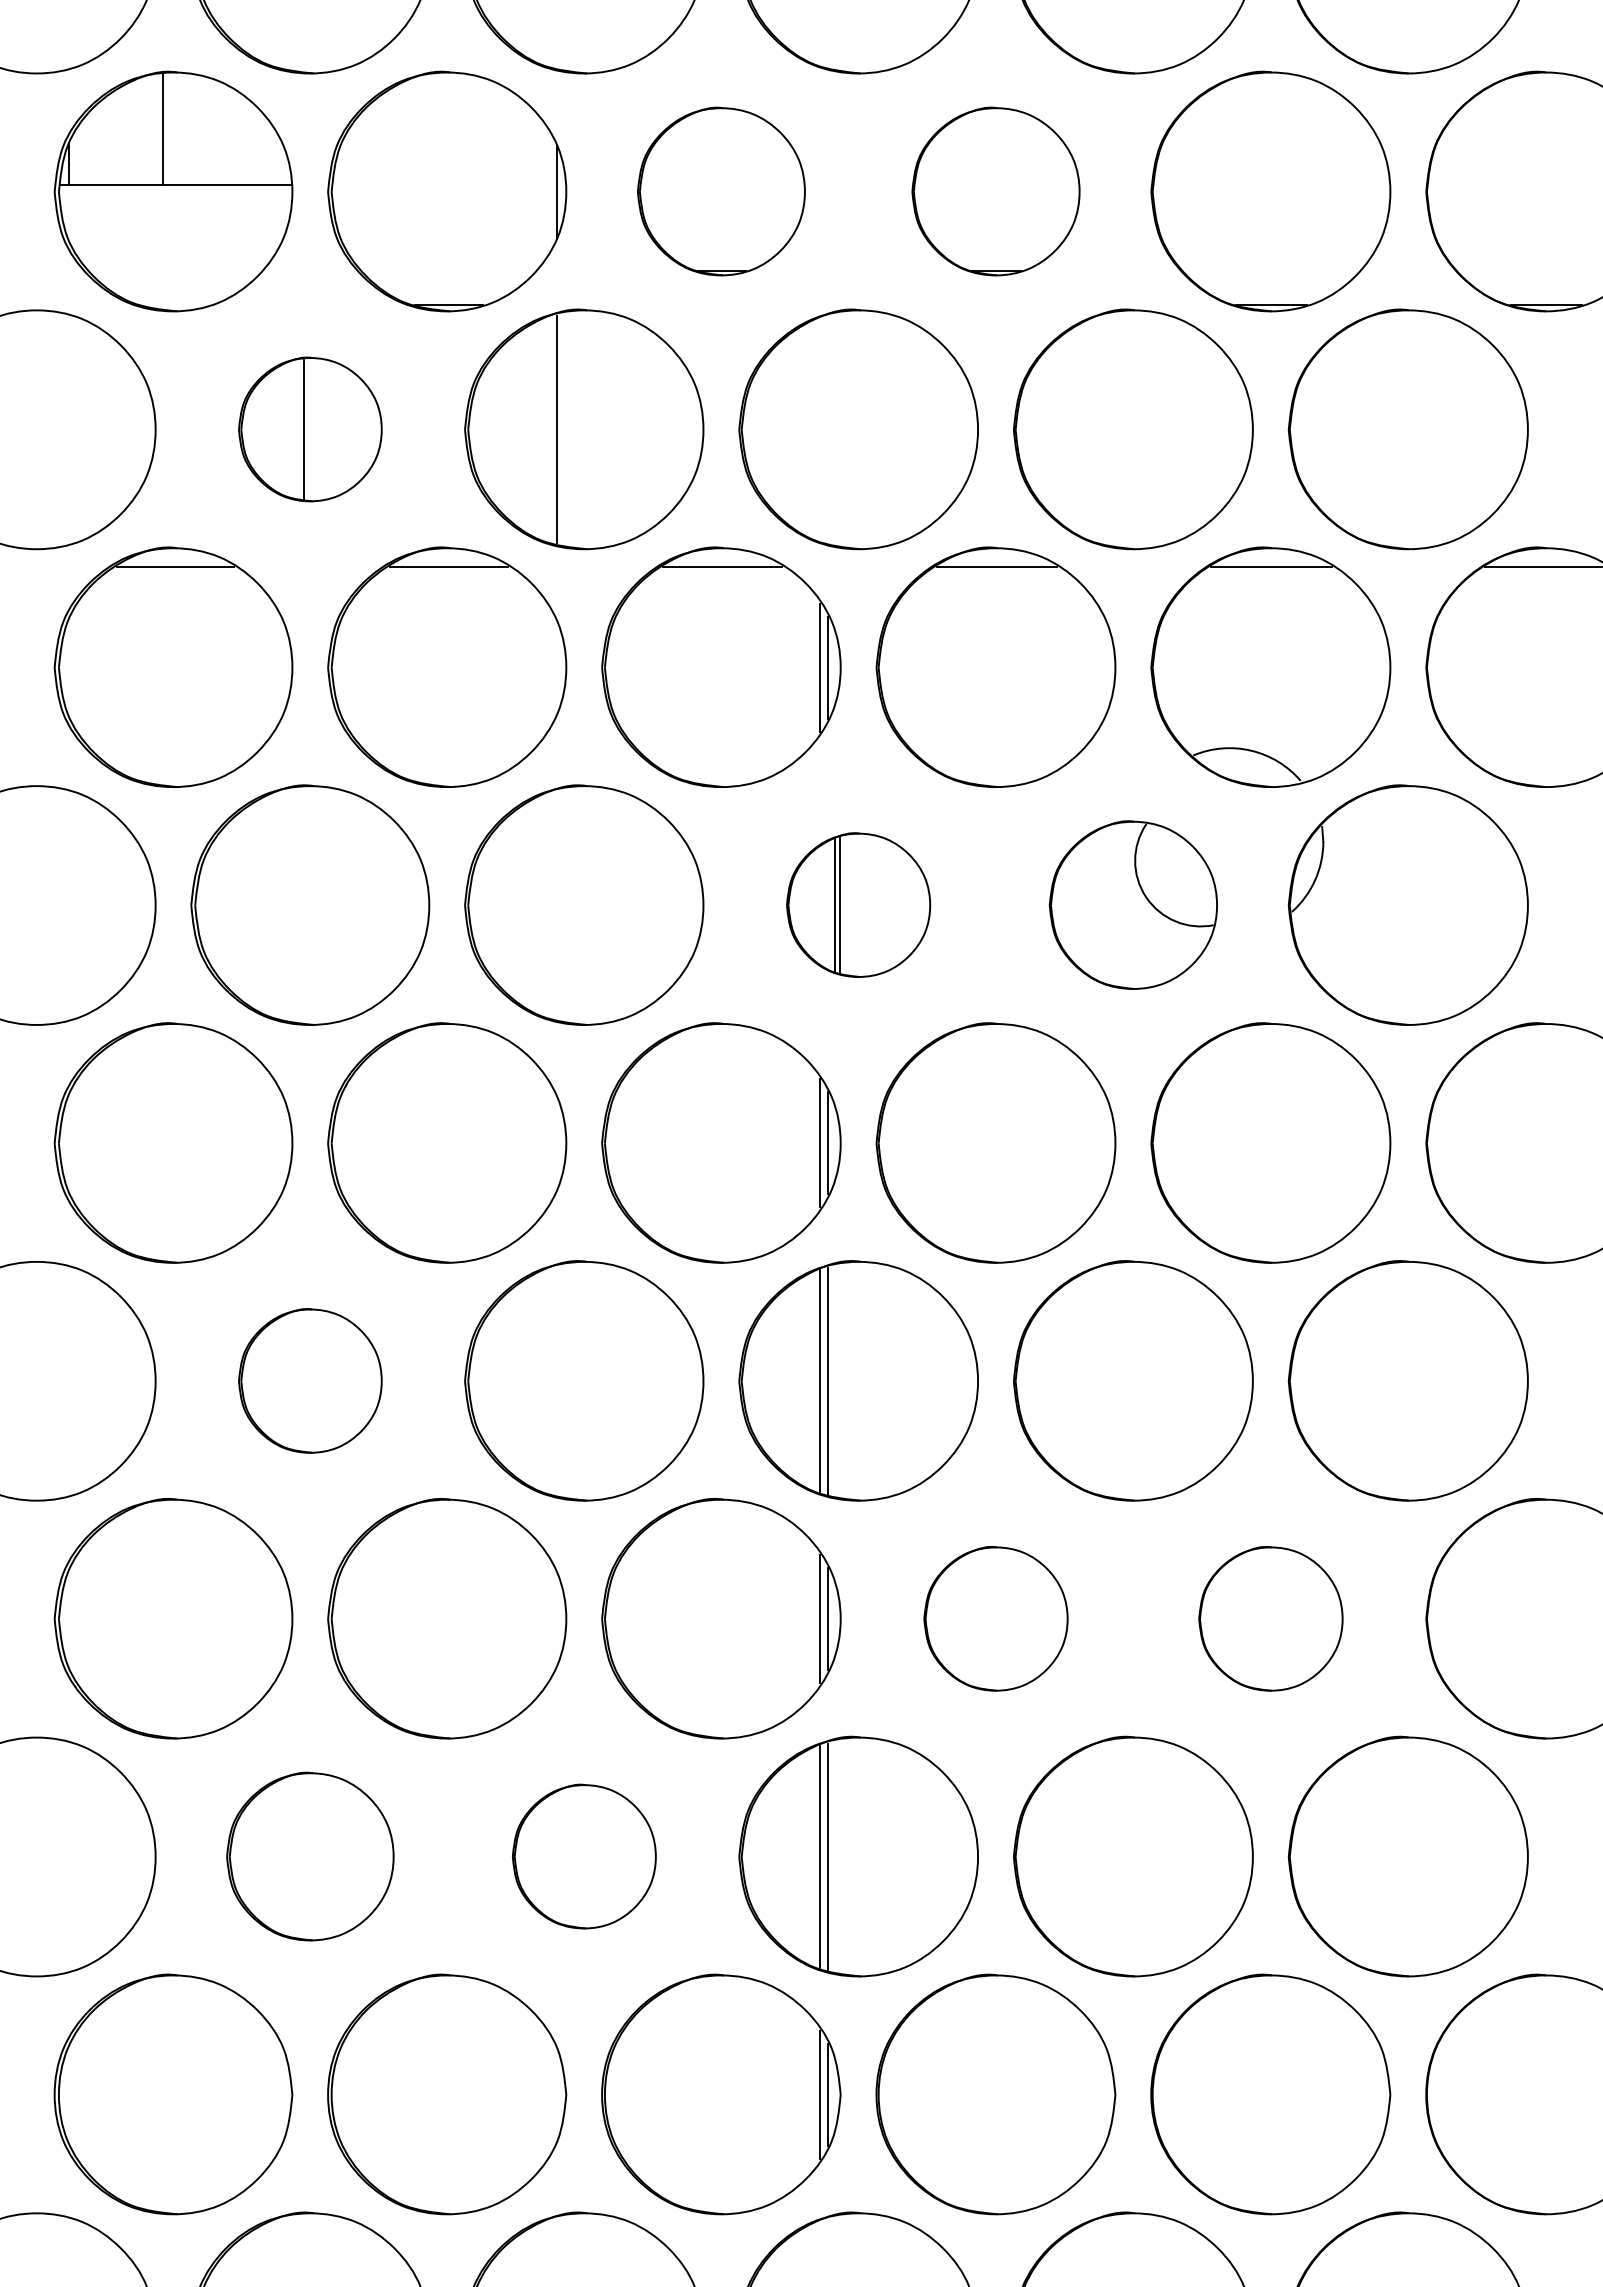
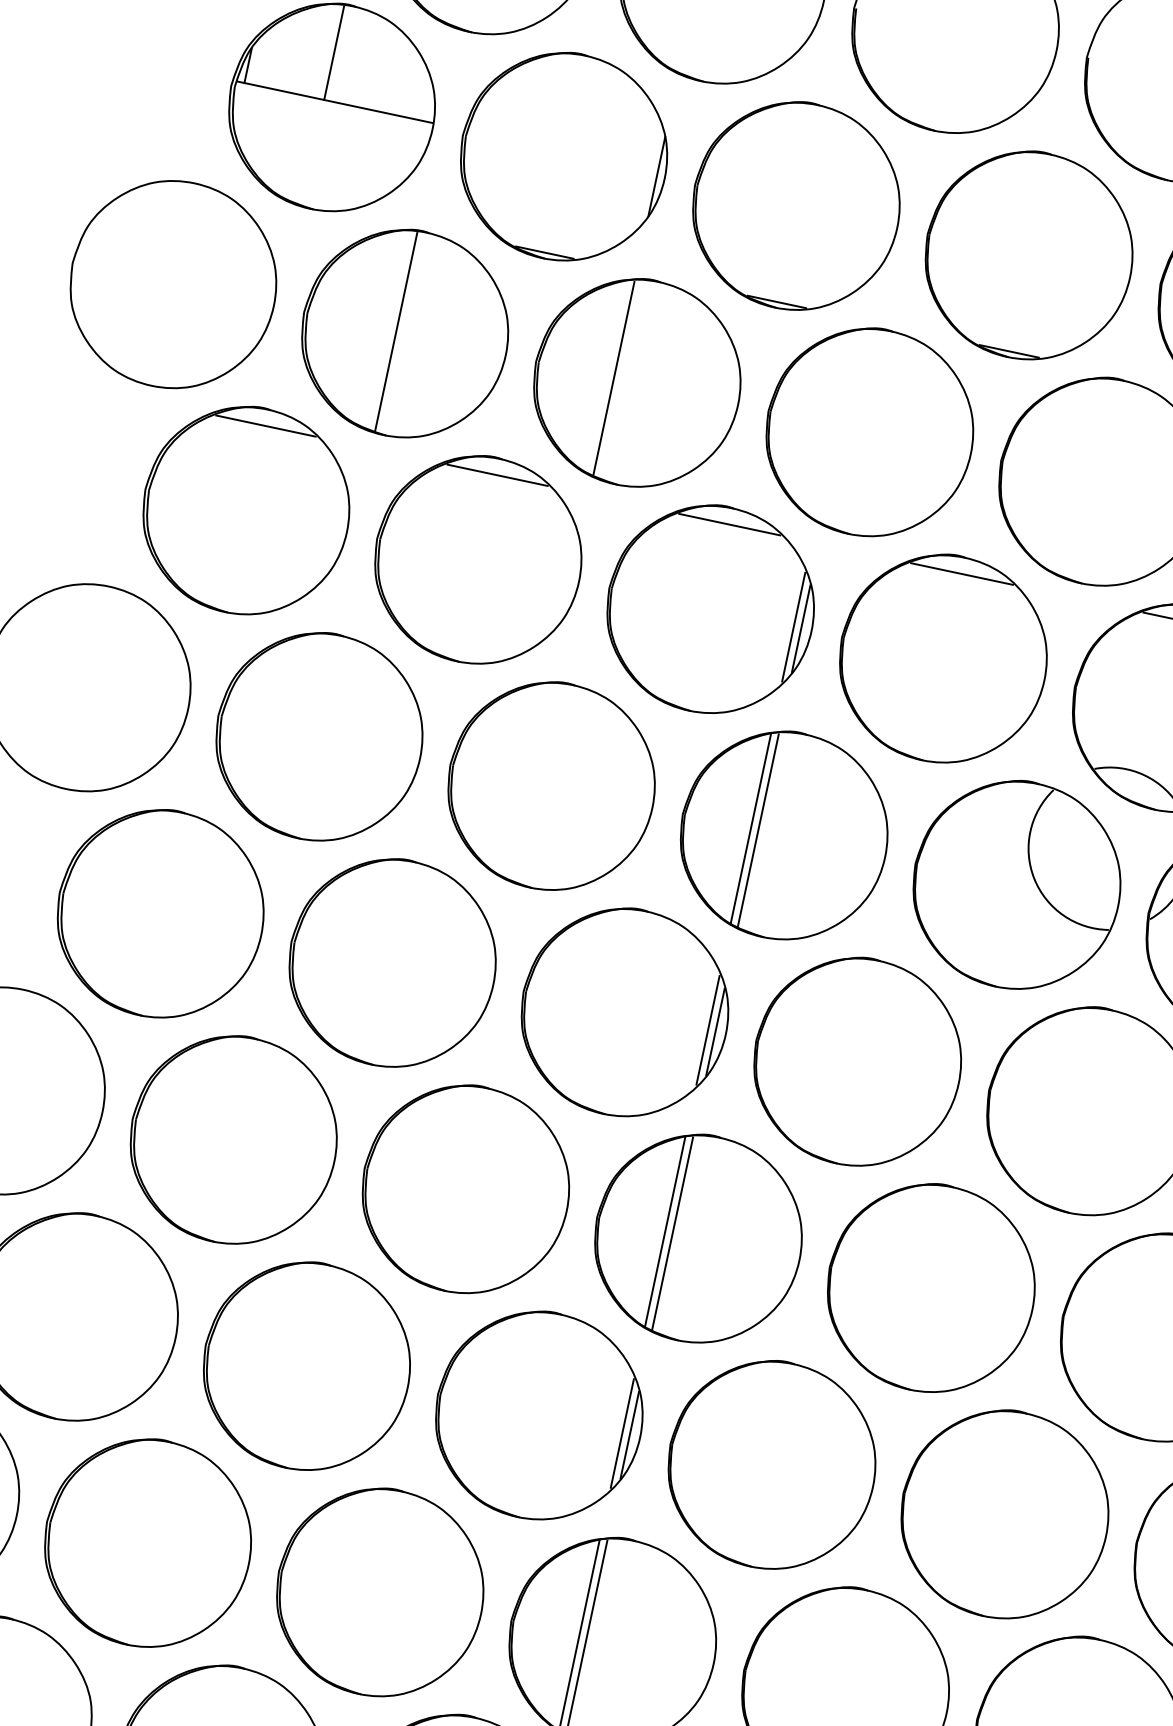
part: (721, 191) -> (796, 205), size x1.43
part: (995, 191) -> (1028, 255), size x1.43
part: (310, 429) -> (405, 333), size x1.67
part: (858, 904) -> (784, 834), size x1.67
part: (1133, 904) -> (1017, 884), size x1.43
part: (310, 1380) -> (233, 1139), size x1.67
part: (995, 1618) -> (771, 1464), size x1.67
part: (1270, 1618) -> (1004, 1514), size x1.67
part: (310, 1856) -> (148, 1542), size x1.43
part: (584, 1856) -> (380, 1592), size x1.67

